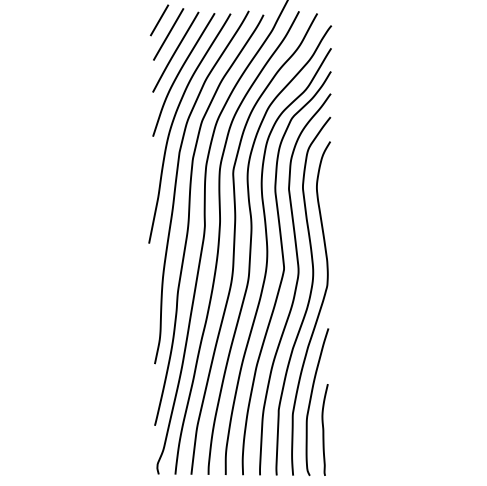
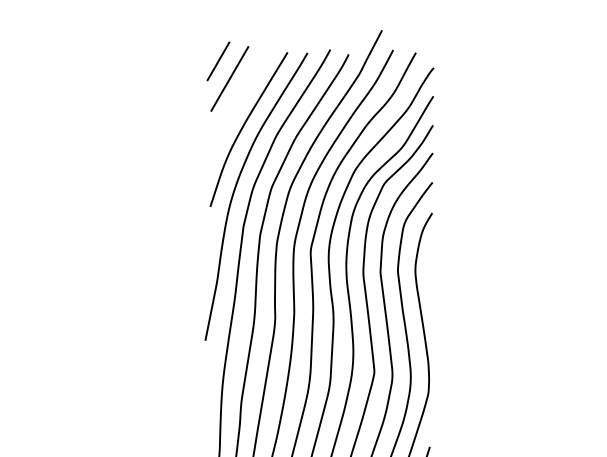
line: (175, 51) -> (238, 100), removed

